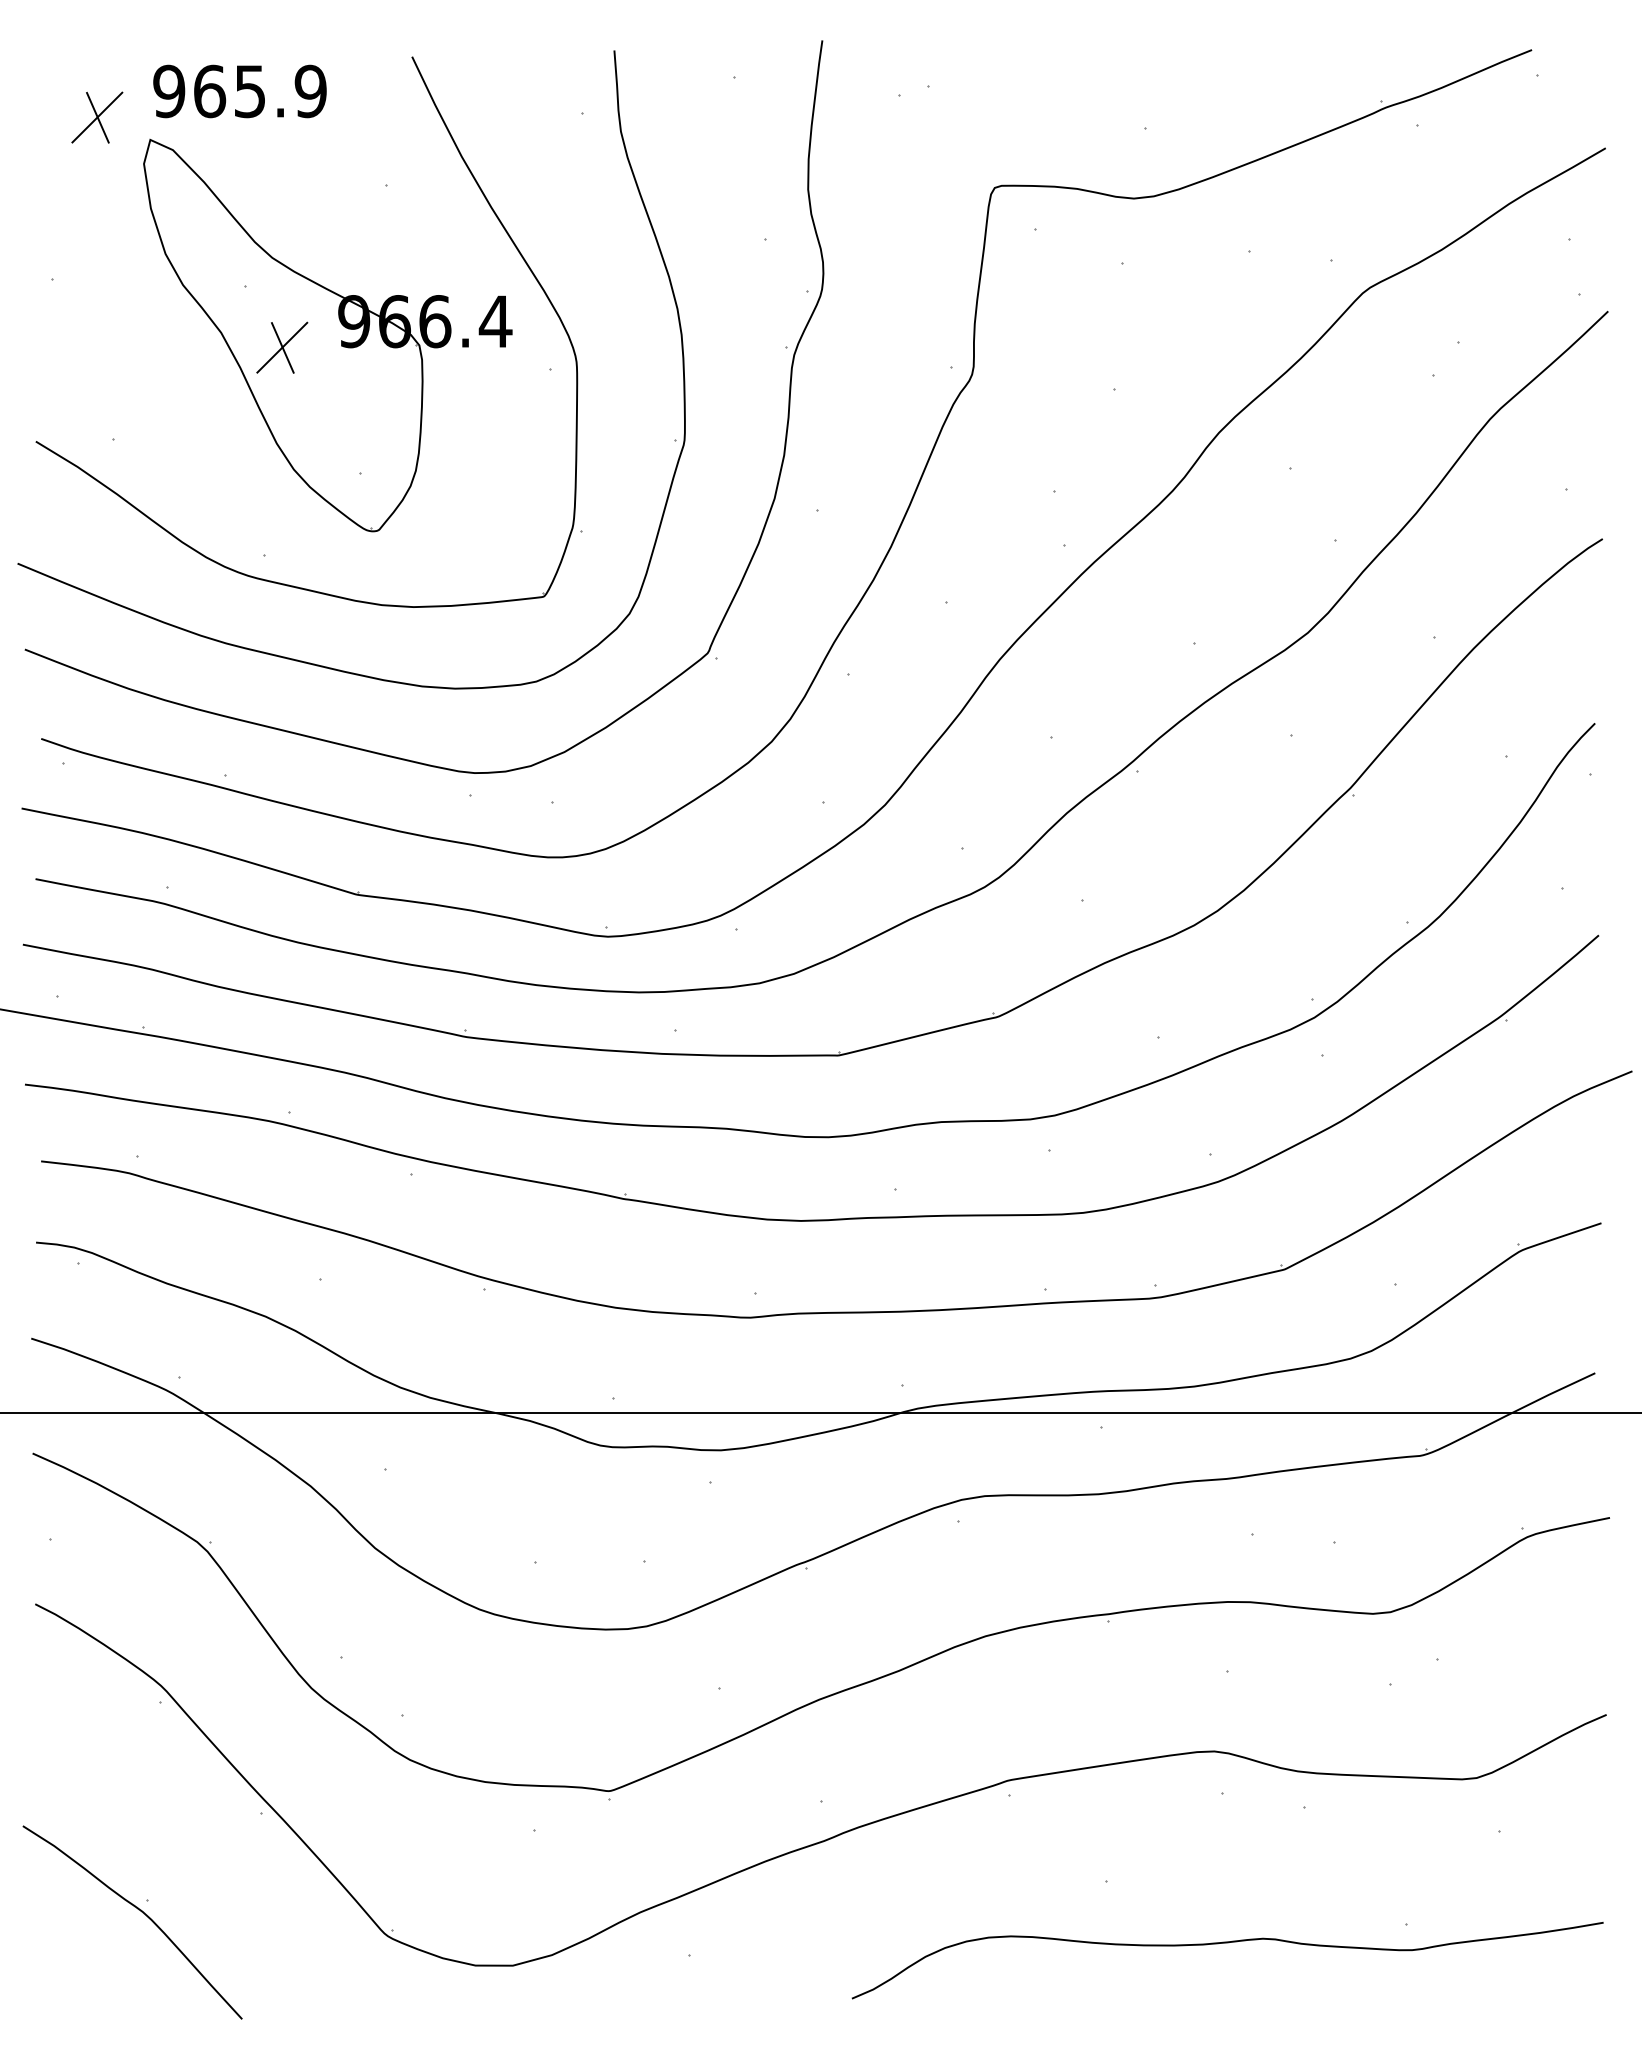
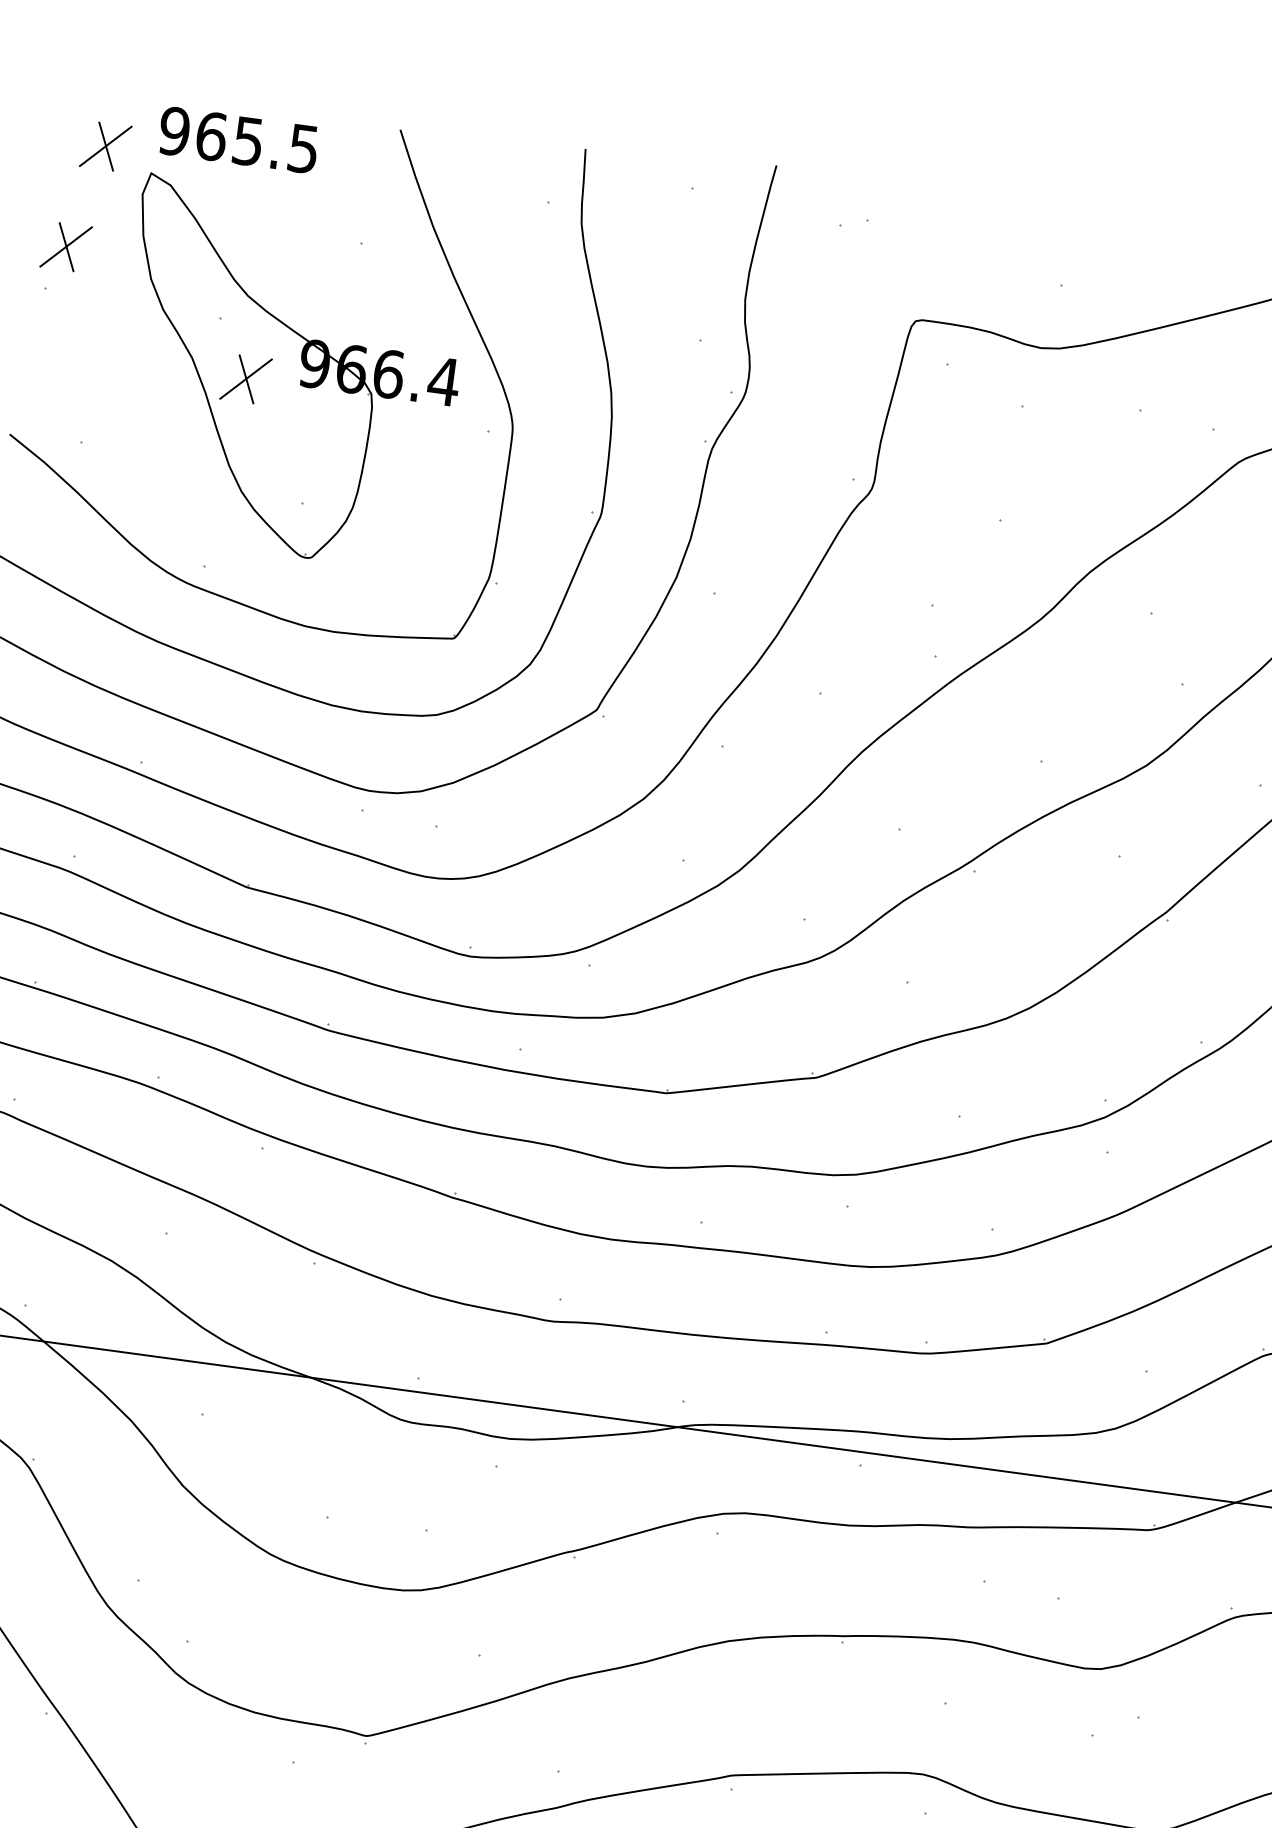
text: (310, 90) -> (303, 147), 965.9 -> 965.5
part: (69, 231) -> (66, 246), added

